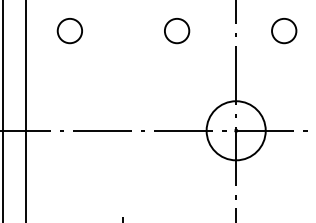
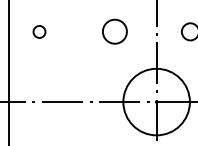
circle: (69, 31) -> (39, 32), size x0.7
circle: (177, 31) -> (115, 32), size x1.4
circle: (235, 130) -> (156, 101), size x1.6

